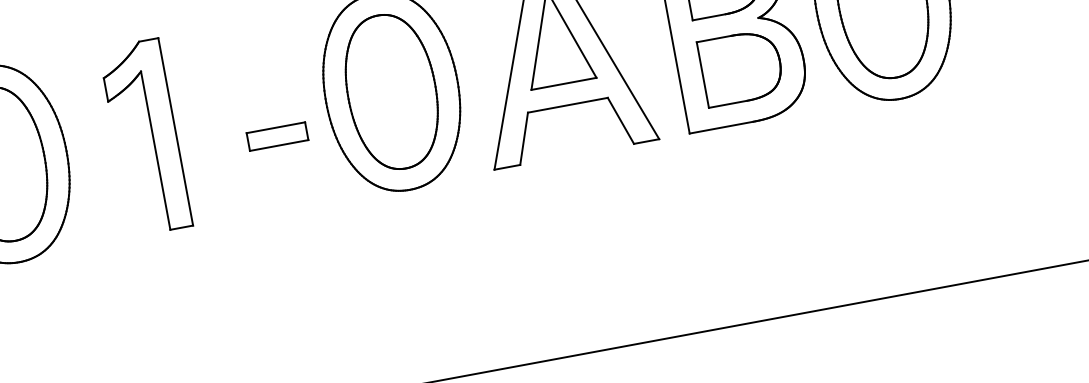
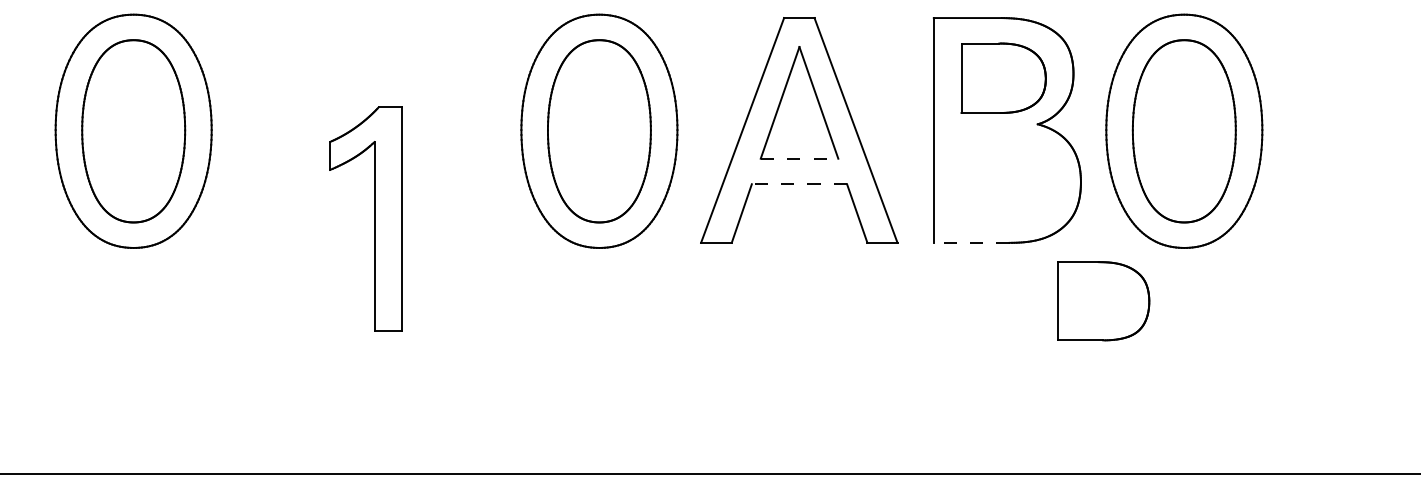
part: (741, 68) -> (1103, 301), moved
line: (563, 83) -> (799, 158), solid -> dashed
line: (567, 105) -> (799, 184), solid -> dashed
line: (721, 127) -> (971, 242), solid -> dashed
part: (152, 135) -> (374, 218), moved
part: (277, 136) -> (457, 158), removed

